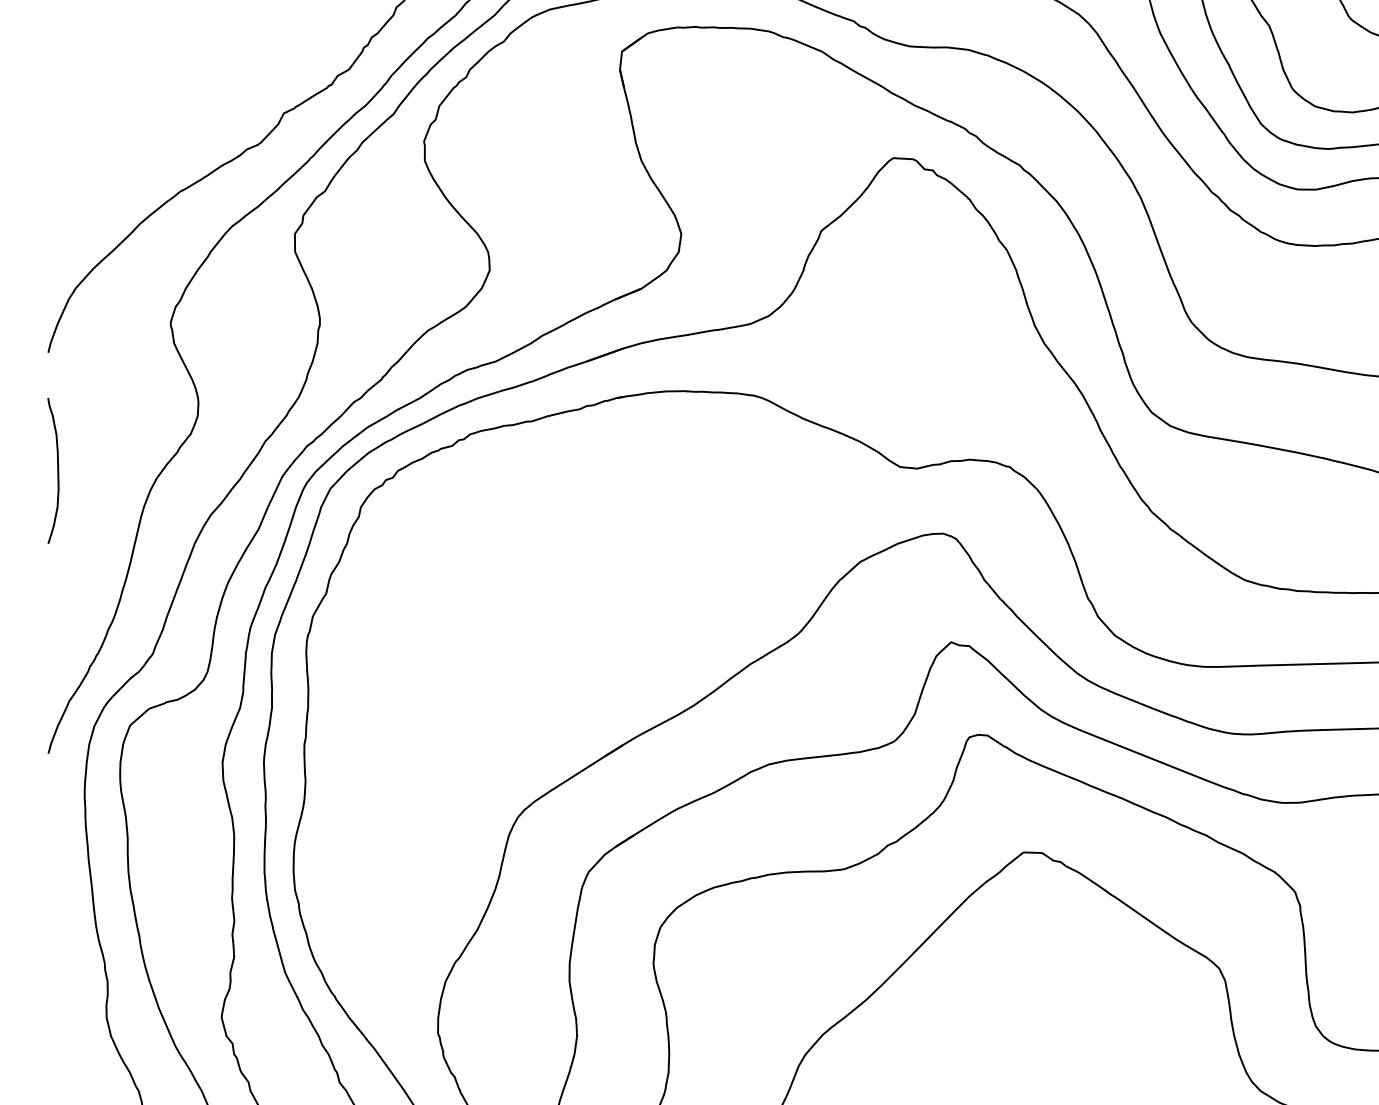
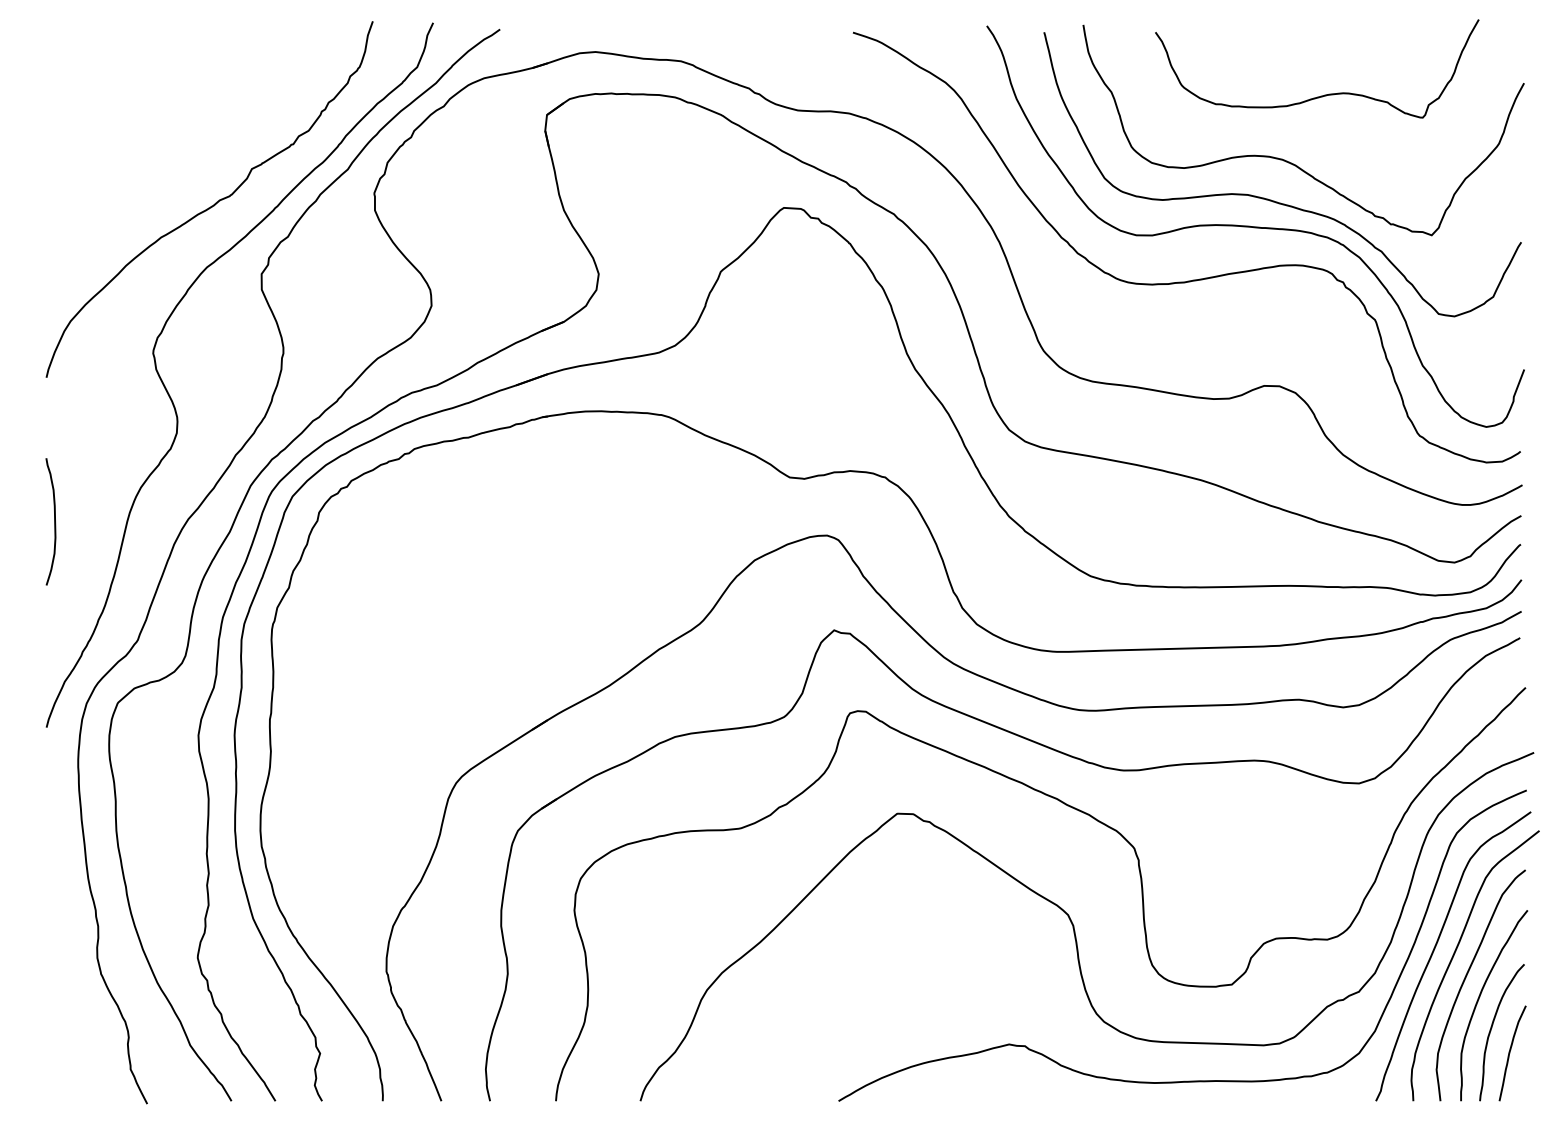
curve: (57, 470) -> (54, 521), moved

